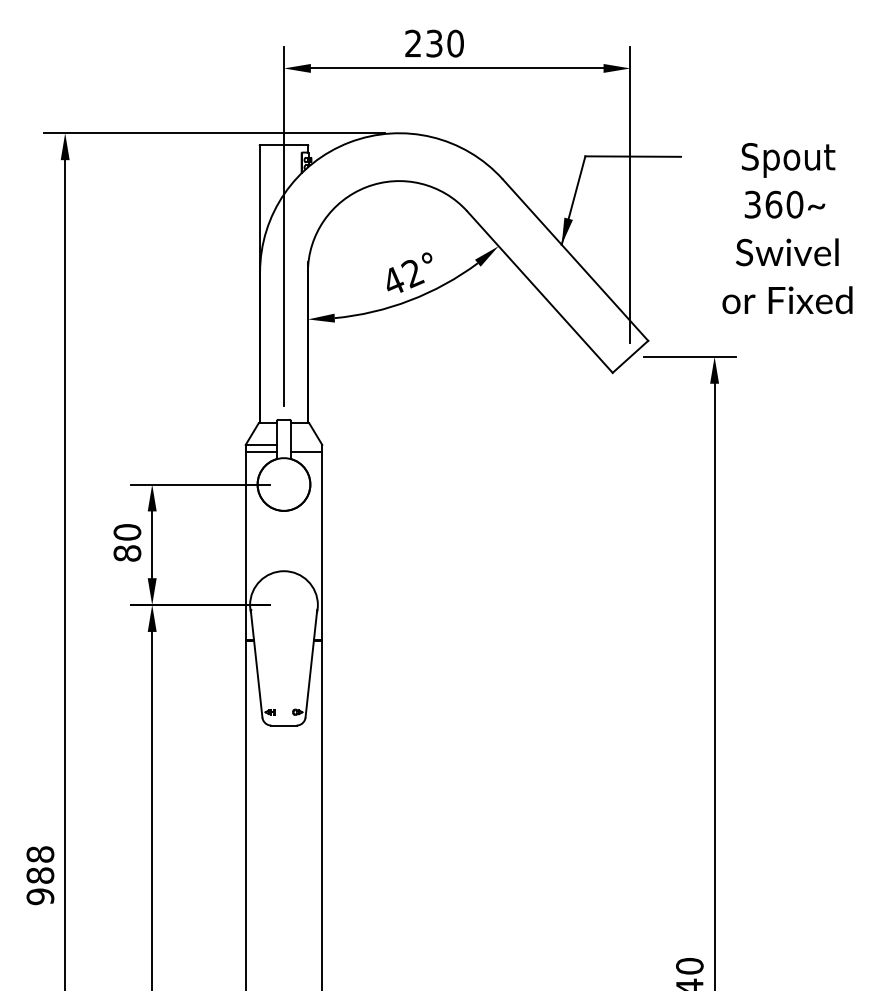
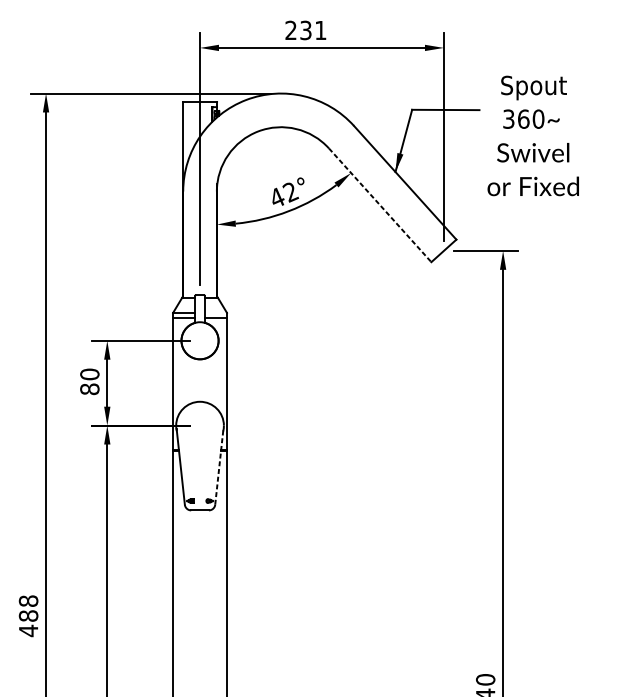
text: (455, 43) -> (320, 30), 230 -> 231
text: (787, 228) -> (533, 135), moved
line: (539, 292) -> (379, 205), solid -> dashed
line: (311, 663) -> (219, 466), solid -> dashed
text: (40, 896) -> (28, 630), 988 -> 488

